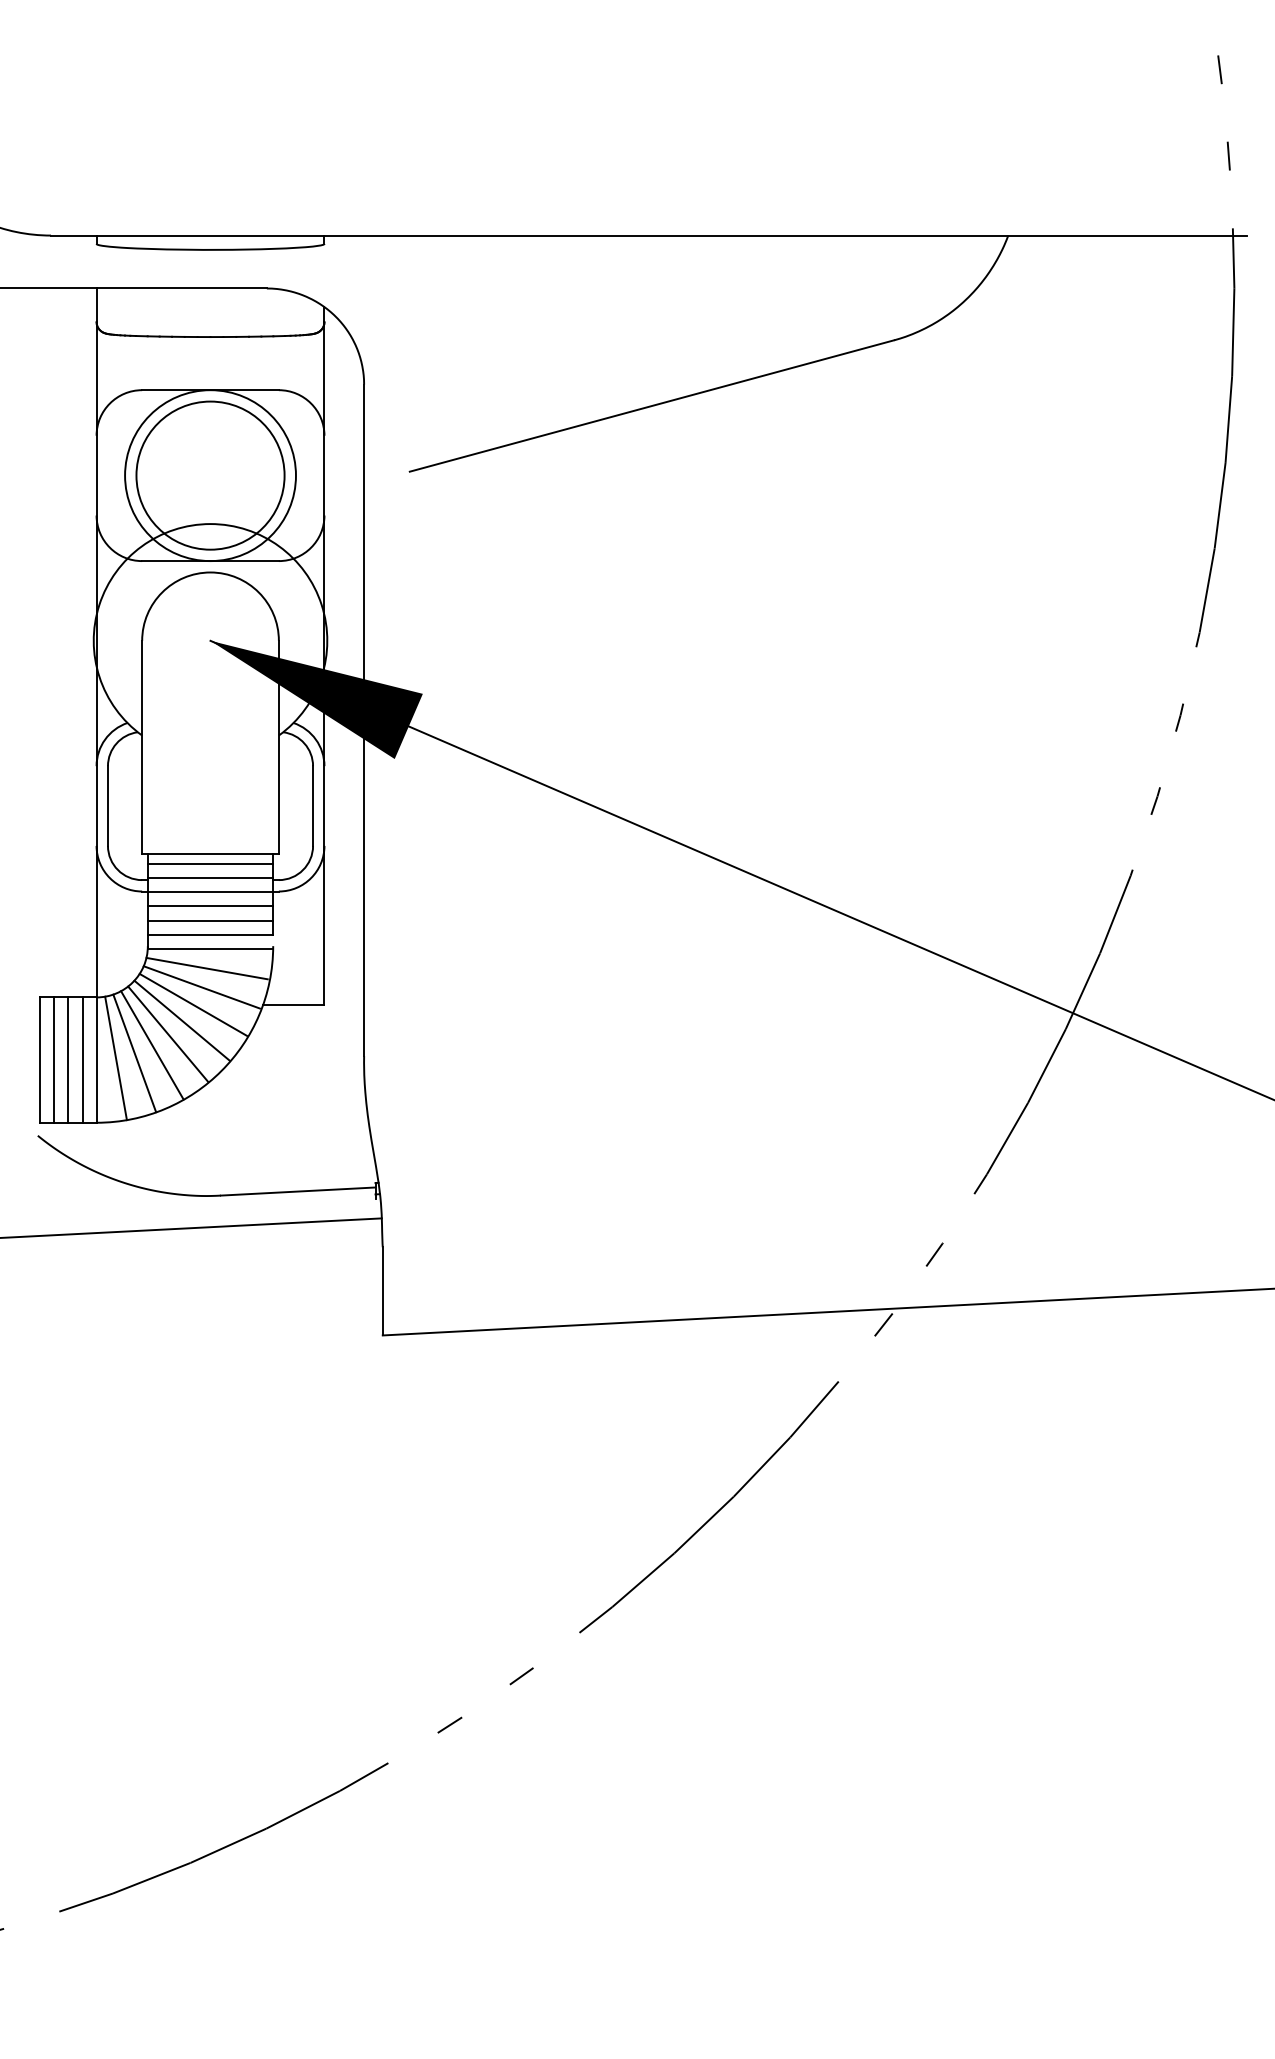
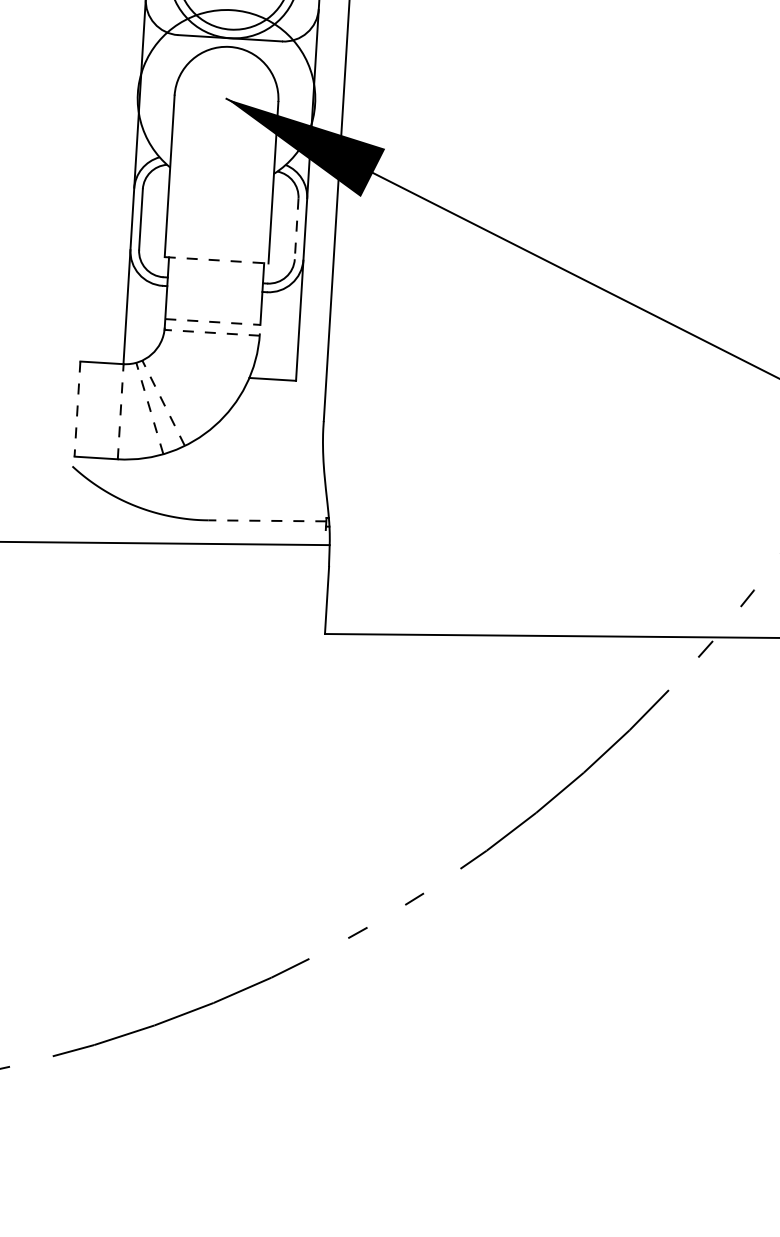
line: (313, 806) -> (296, 229), solid -> dashed
line: (211, 853) -> (217, 260), solid -> dashed
line: (210, 863) -> (216, 267), removed
line: (210, 877) -> (215, 278), removed
line: (210, 892) -> (214, 289), removed
line: (210, 906) -> (214, 300), removed
line: (210, 920) -> (213, 311), removed
line: (210, 934) -> (212, 321), solid -> dashed
line: (210, 949) -> (212, 333), solid -> dashed
line: (206, 968) -> (208, 347), removed
line: (201, 987) -> (203, 361), removed
line: (193, 1004) -> (196, 374), removed
line: (181, 1020) -> (186, 385), removed
line: (168, 1034) -> (176, 395), removed
line: (152, 1045) -> (163, 403), solid -> dashed
line: (134, 1053) -> (149, 408), solid -> dashed
line: (115, 1058) -> (134, 411), removed
line: (54, 1059) -> (88, 409), removed
line: (68, 1059) -> (99, 409), removed
line: (82, 1059) -> (109, 410), removed
line: (39, 1060) -> (77, 409), solid -> dashed
line: (96, 1060) -> (120, 412), solid -> dashed
line: (297, 1191) -> (266, 520), solid -> dashed

